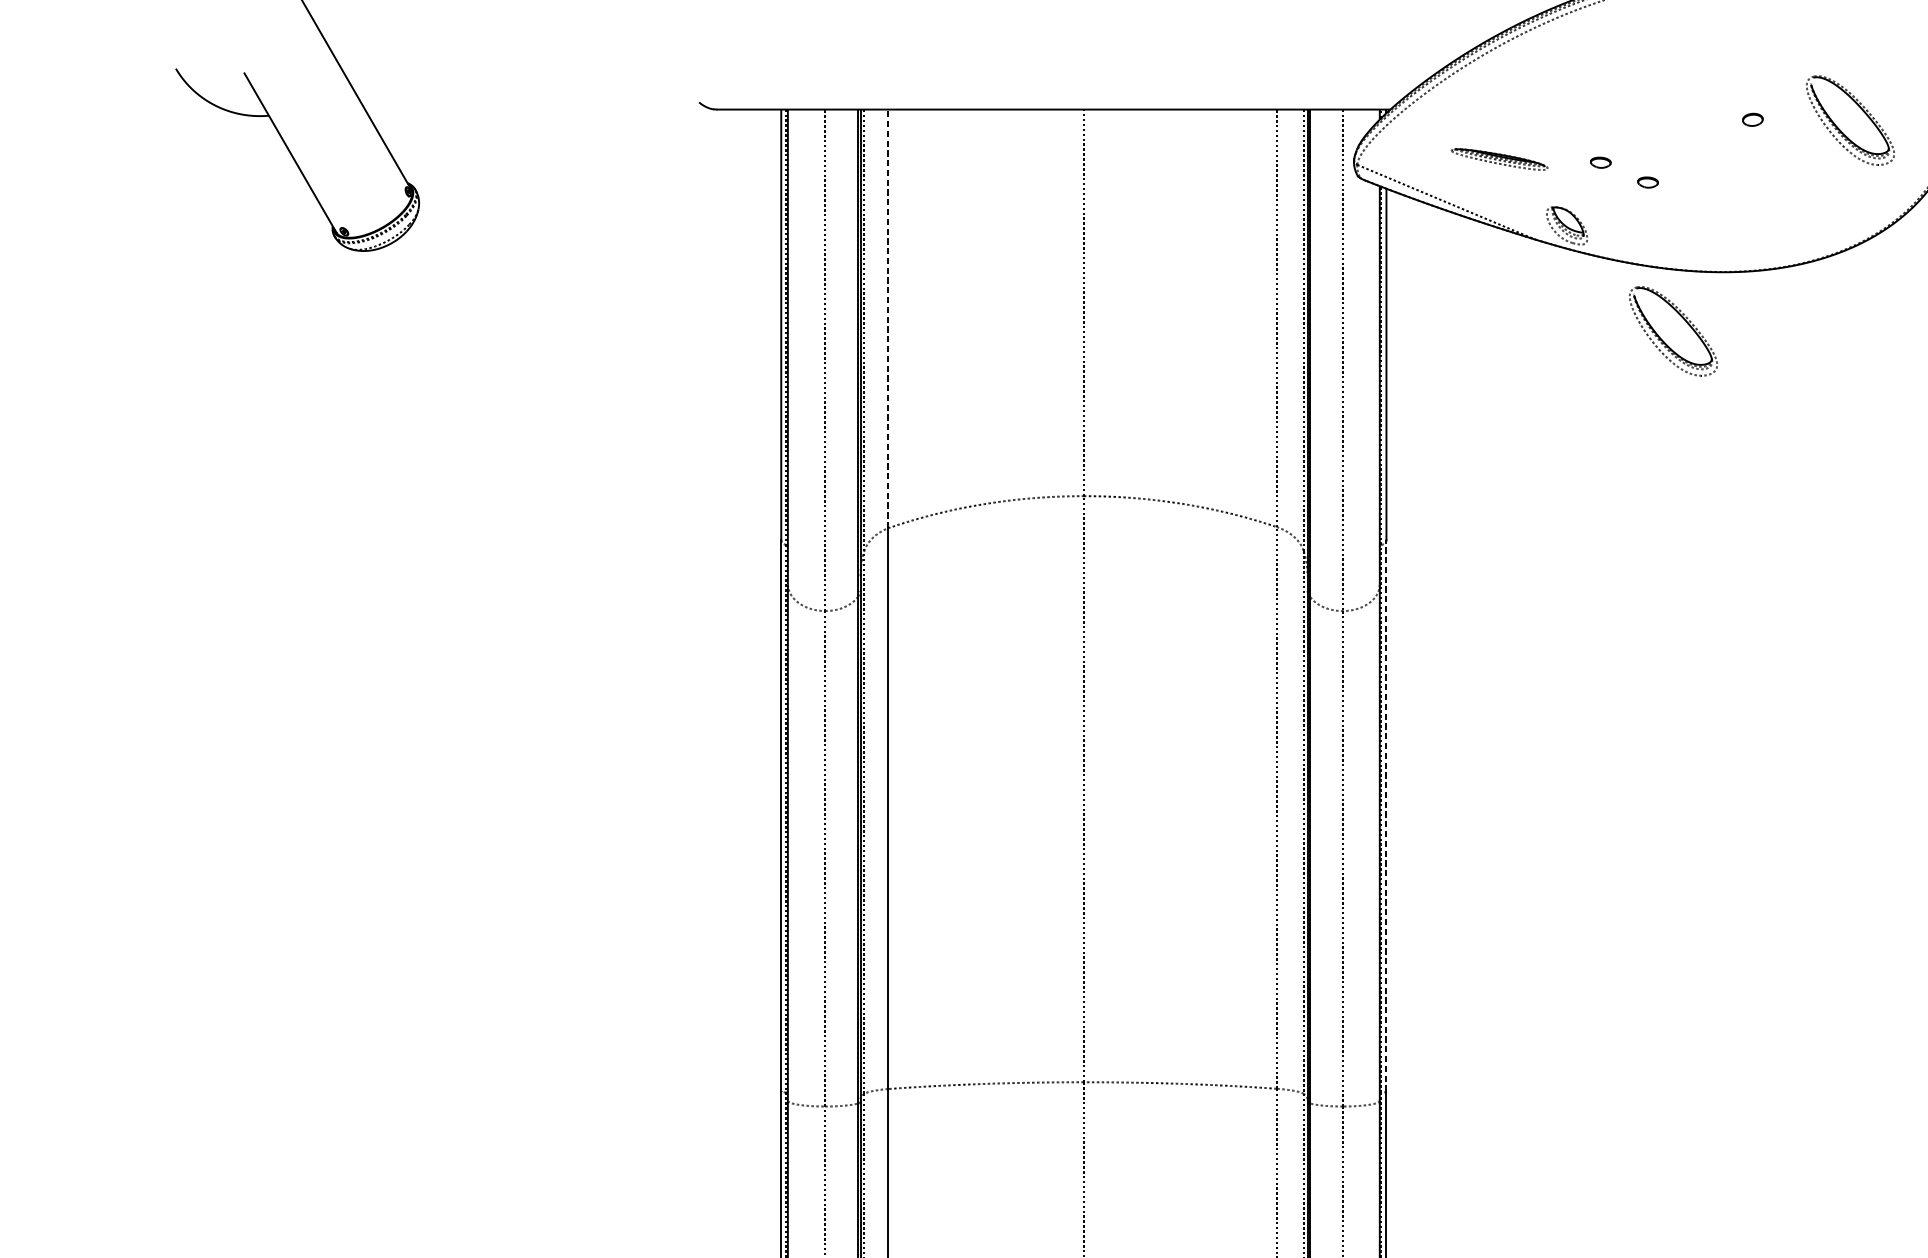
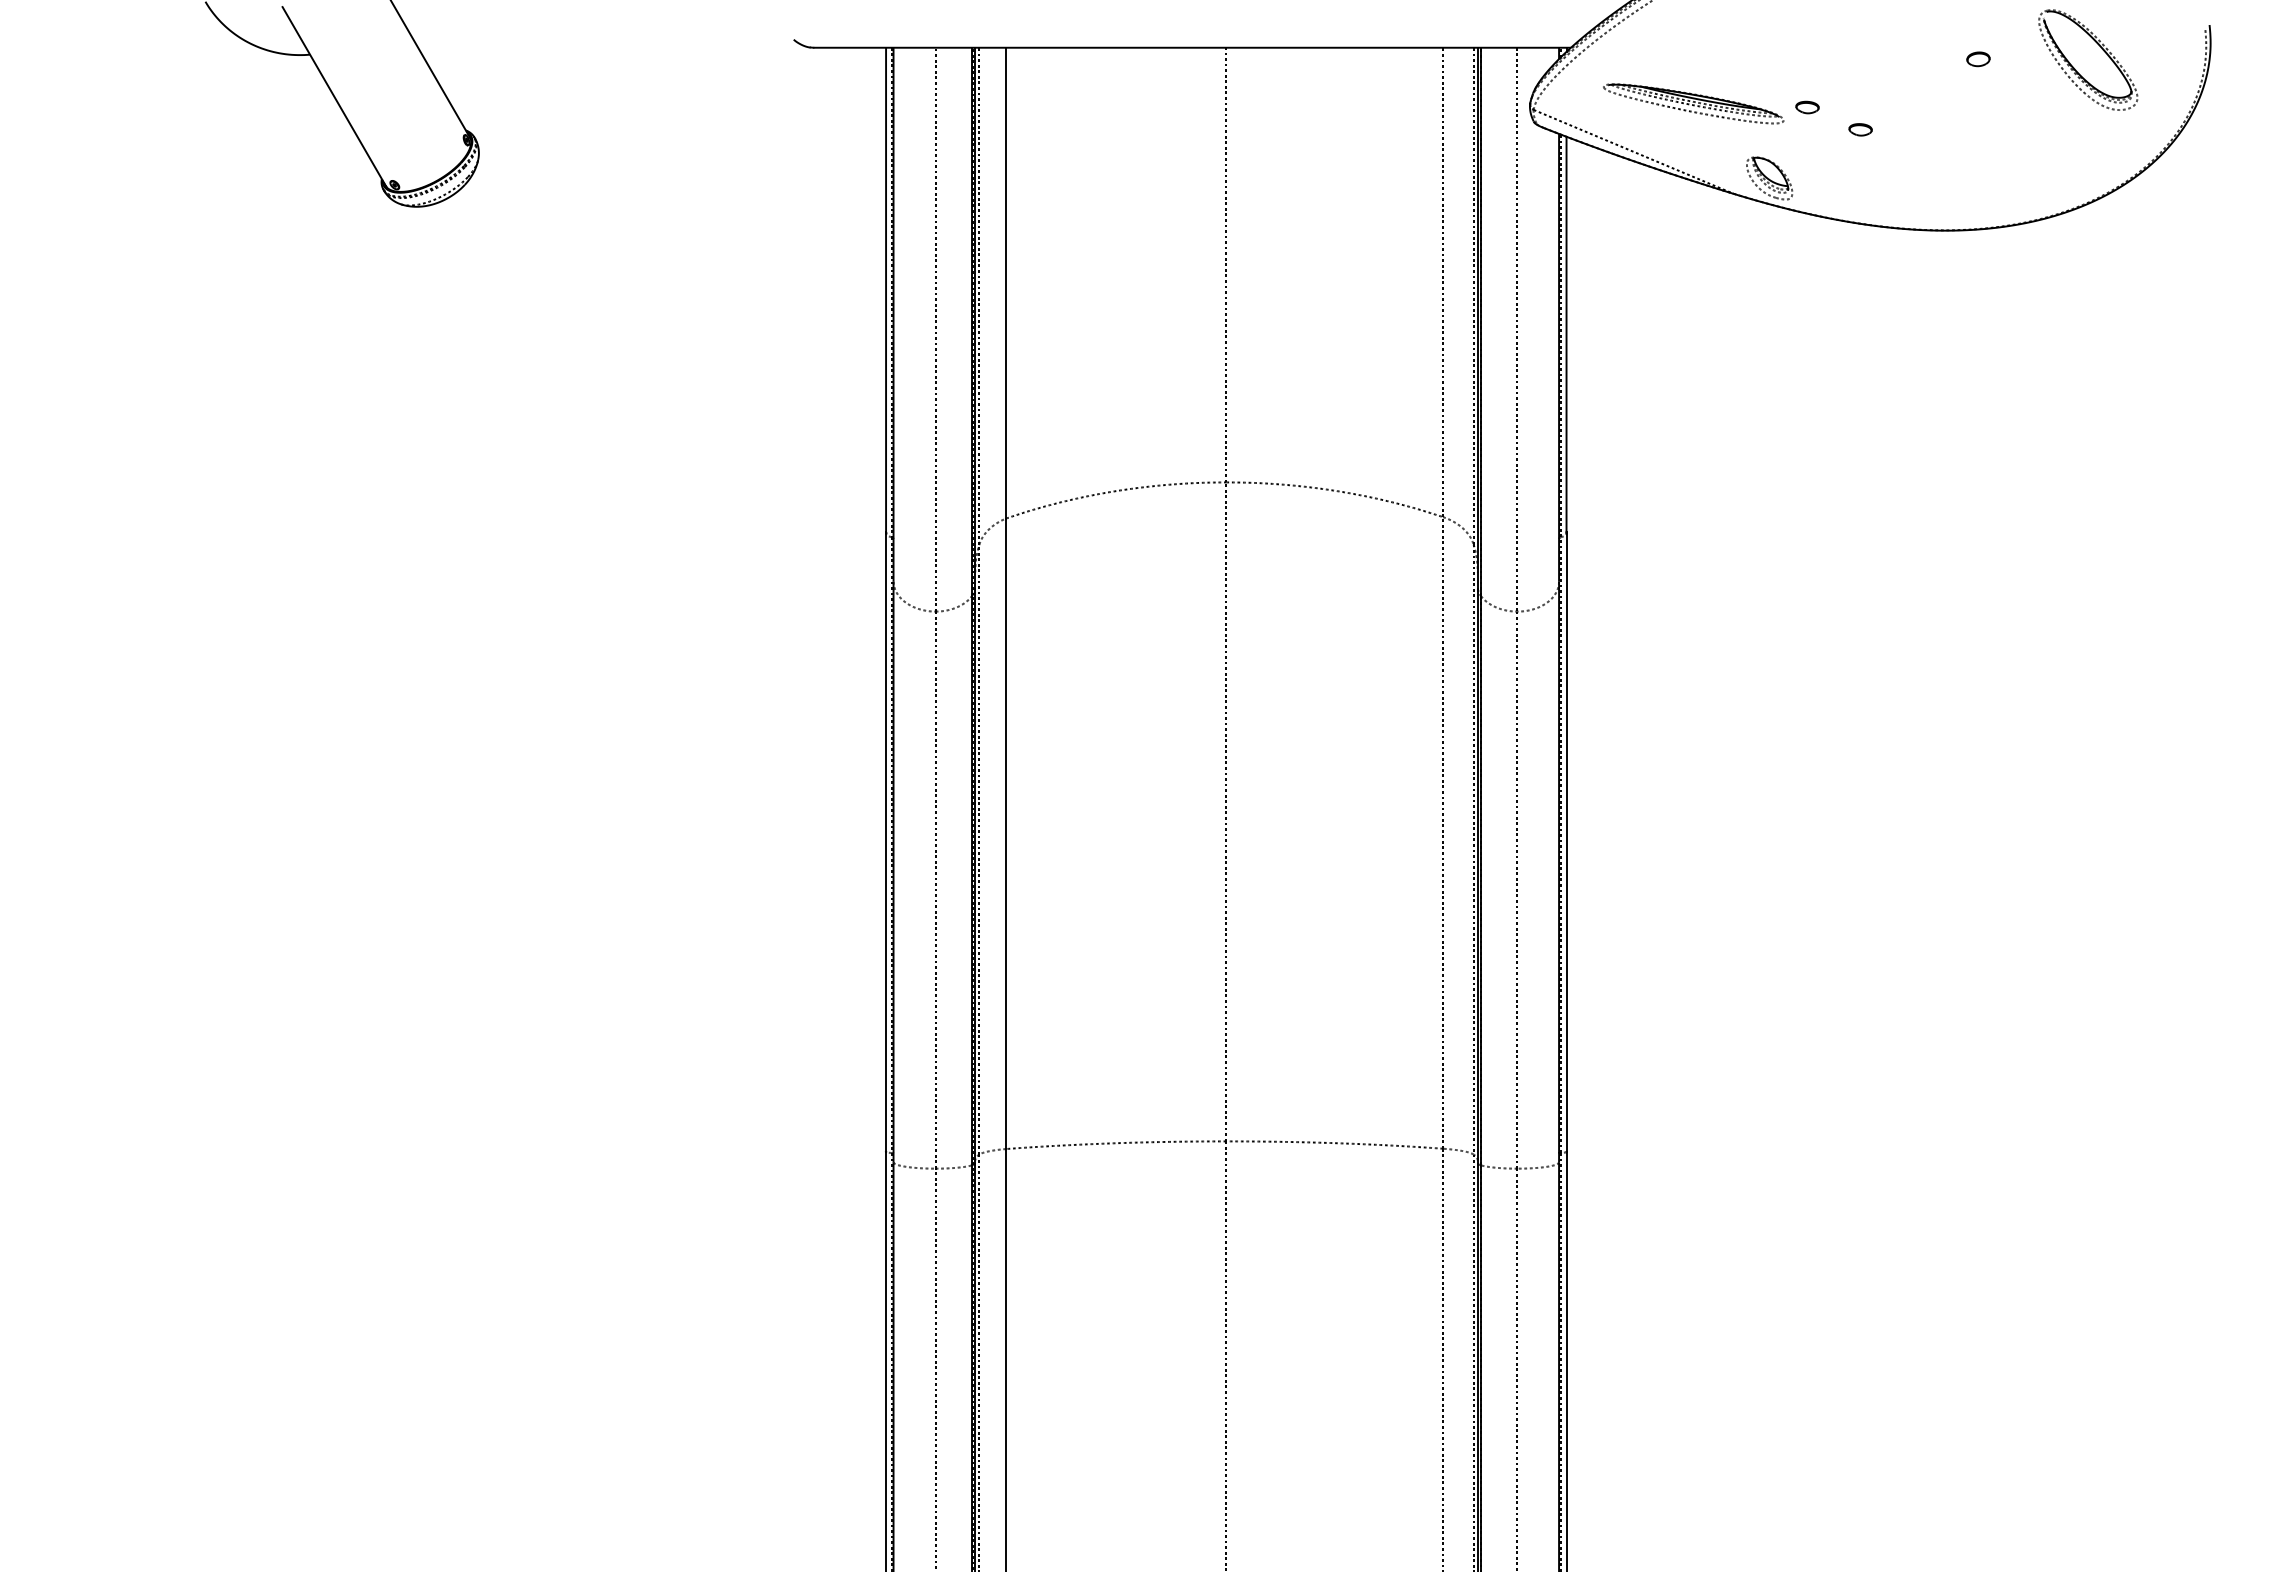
part: (1499, 159) -> (1693, 103), size x1.67
line: (888, 318) -> (1006, 282), dashed -> solid
part: (1662, 338) -> (1876, 305), removed
line: (1386, 815) -> (1566, 841), dashed -> solid

